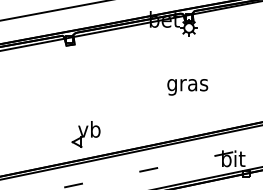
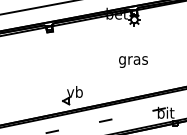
part: (85, 134) -> (72, 95), moved

